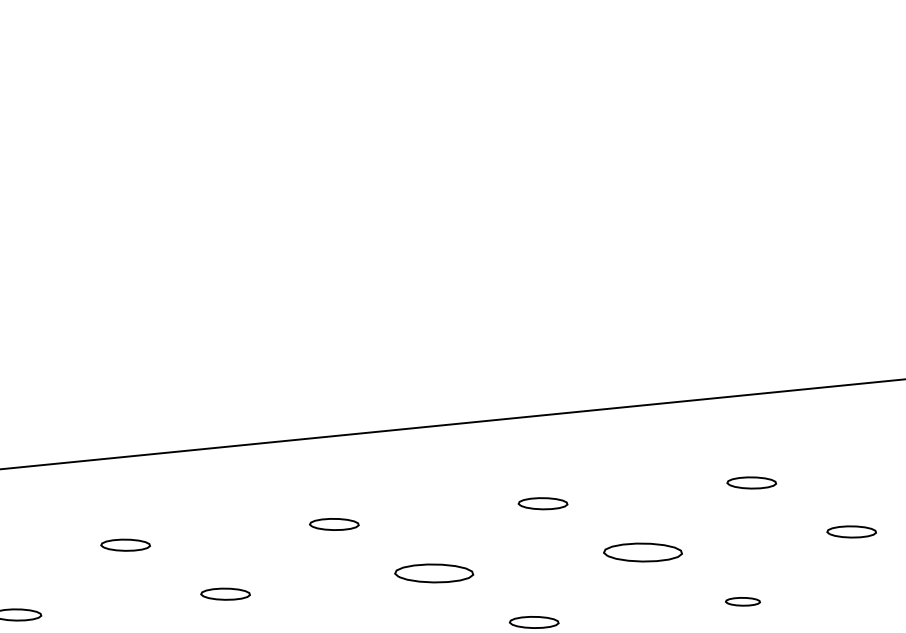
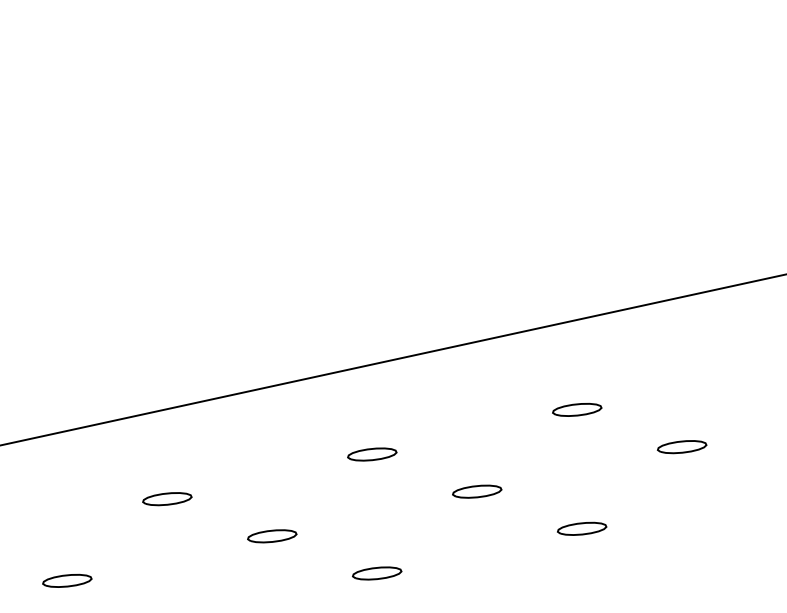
part: (642, 552) -> (476, 491), size x0.62
part: (434, 573) -> (272, 536), size x0.62
part: (742, 601) -> (581, 528), size x1.43

